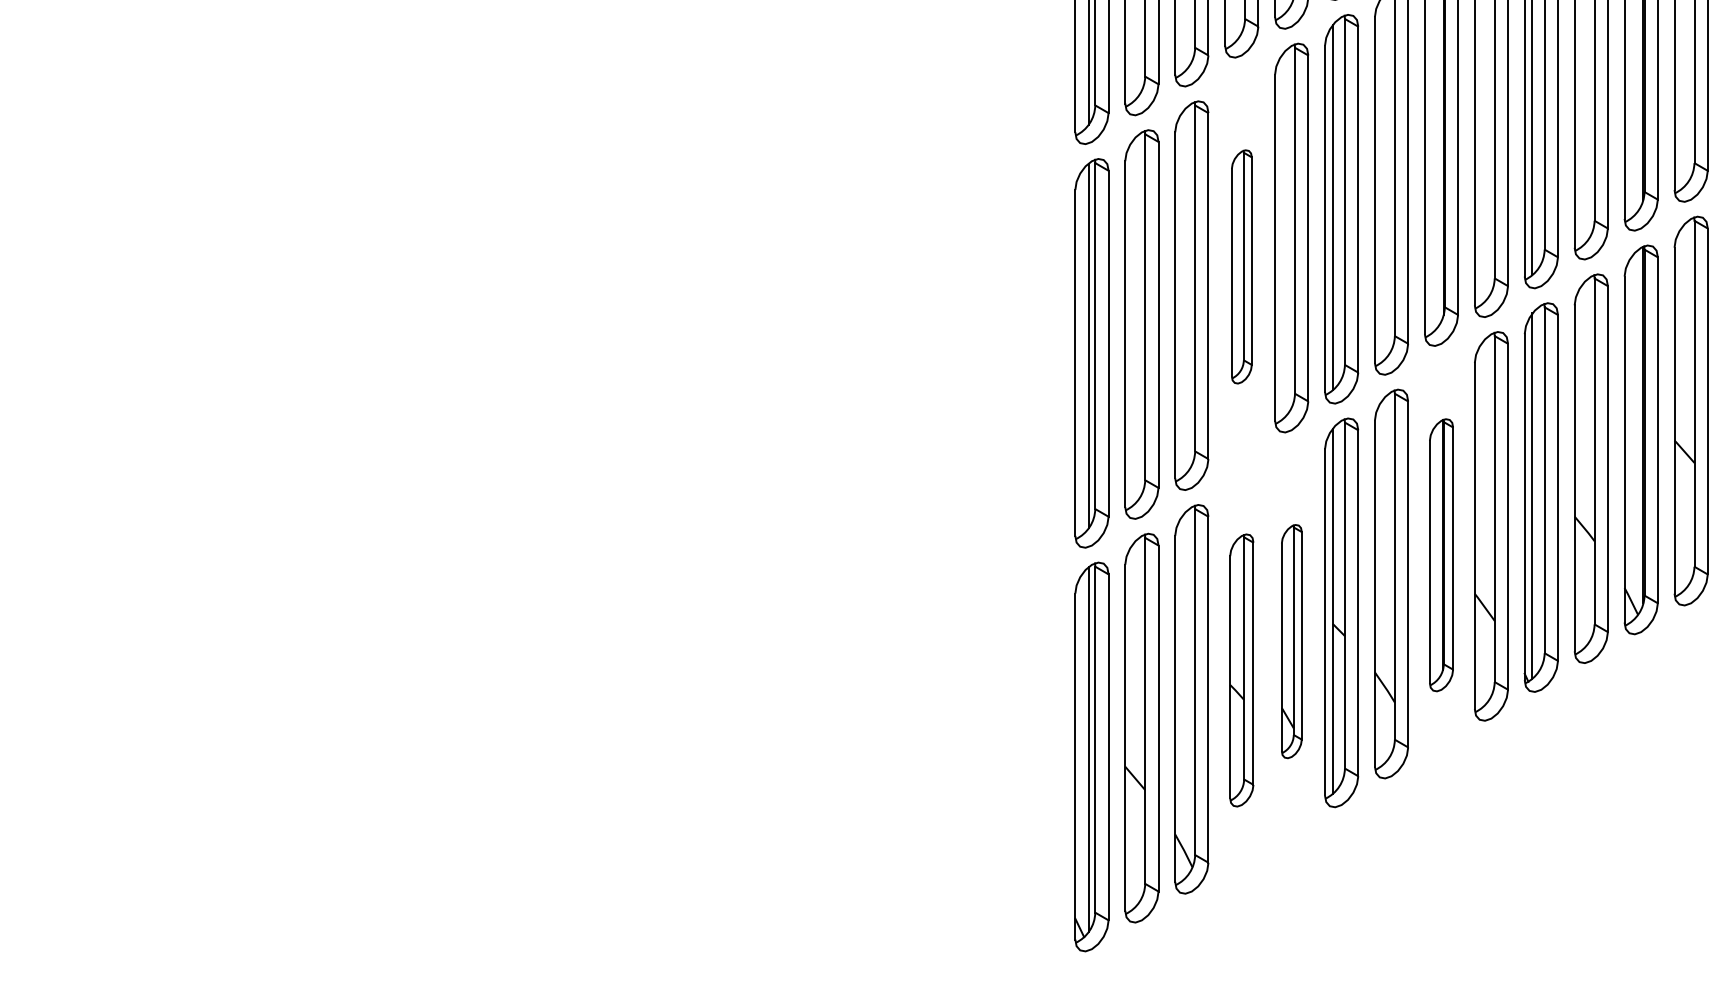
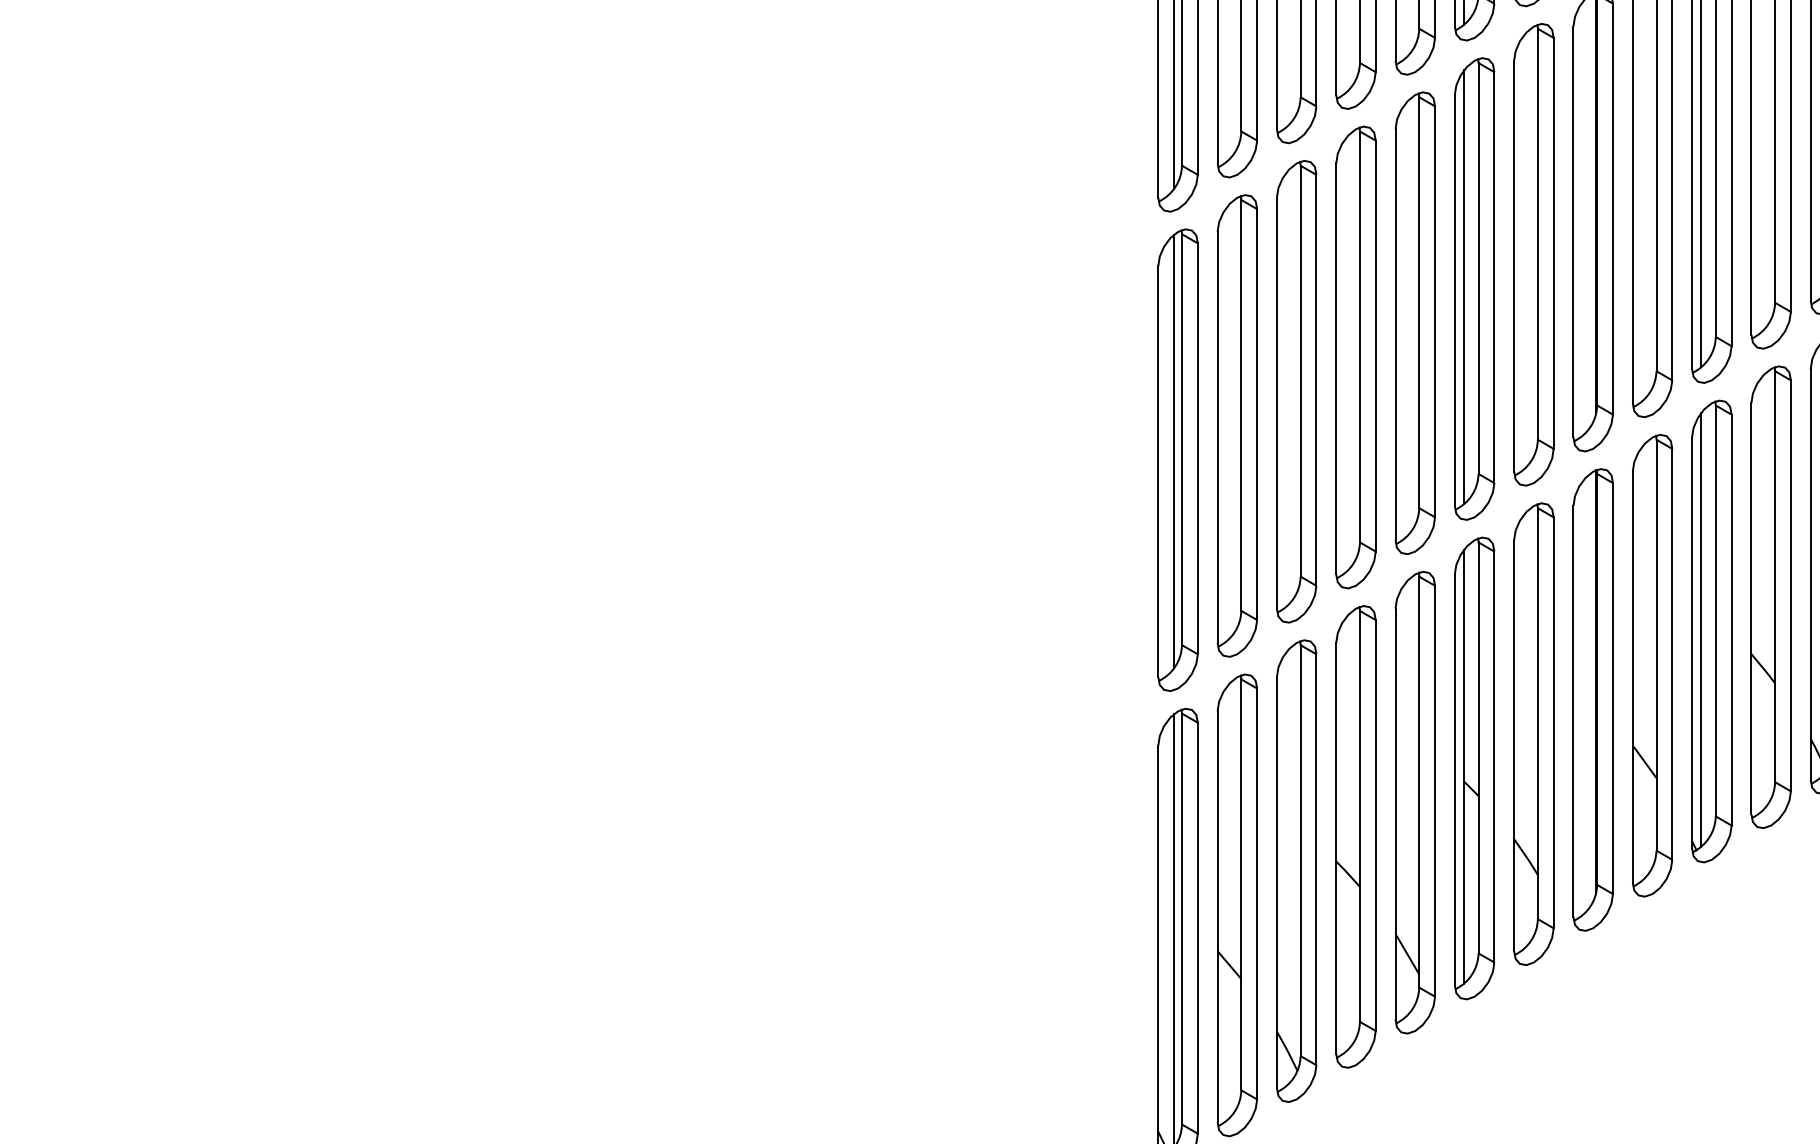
part: (1241, 266) -> (1355, 357), size x1.67
part: (1441, 555) -> (1593, 700), size x1.43
part: (1291, 641) -> (1415, 802), size x1.67
part: (1241, 670) -> (1355, 836), size x1.43

